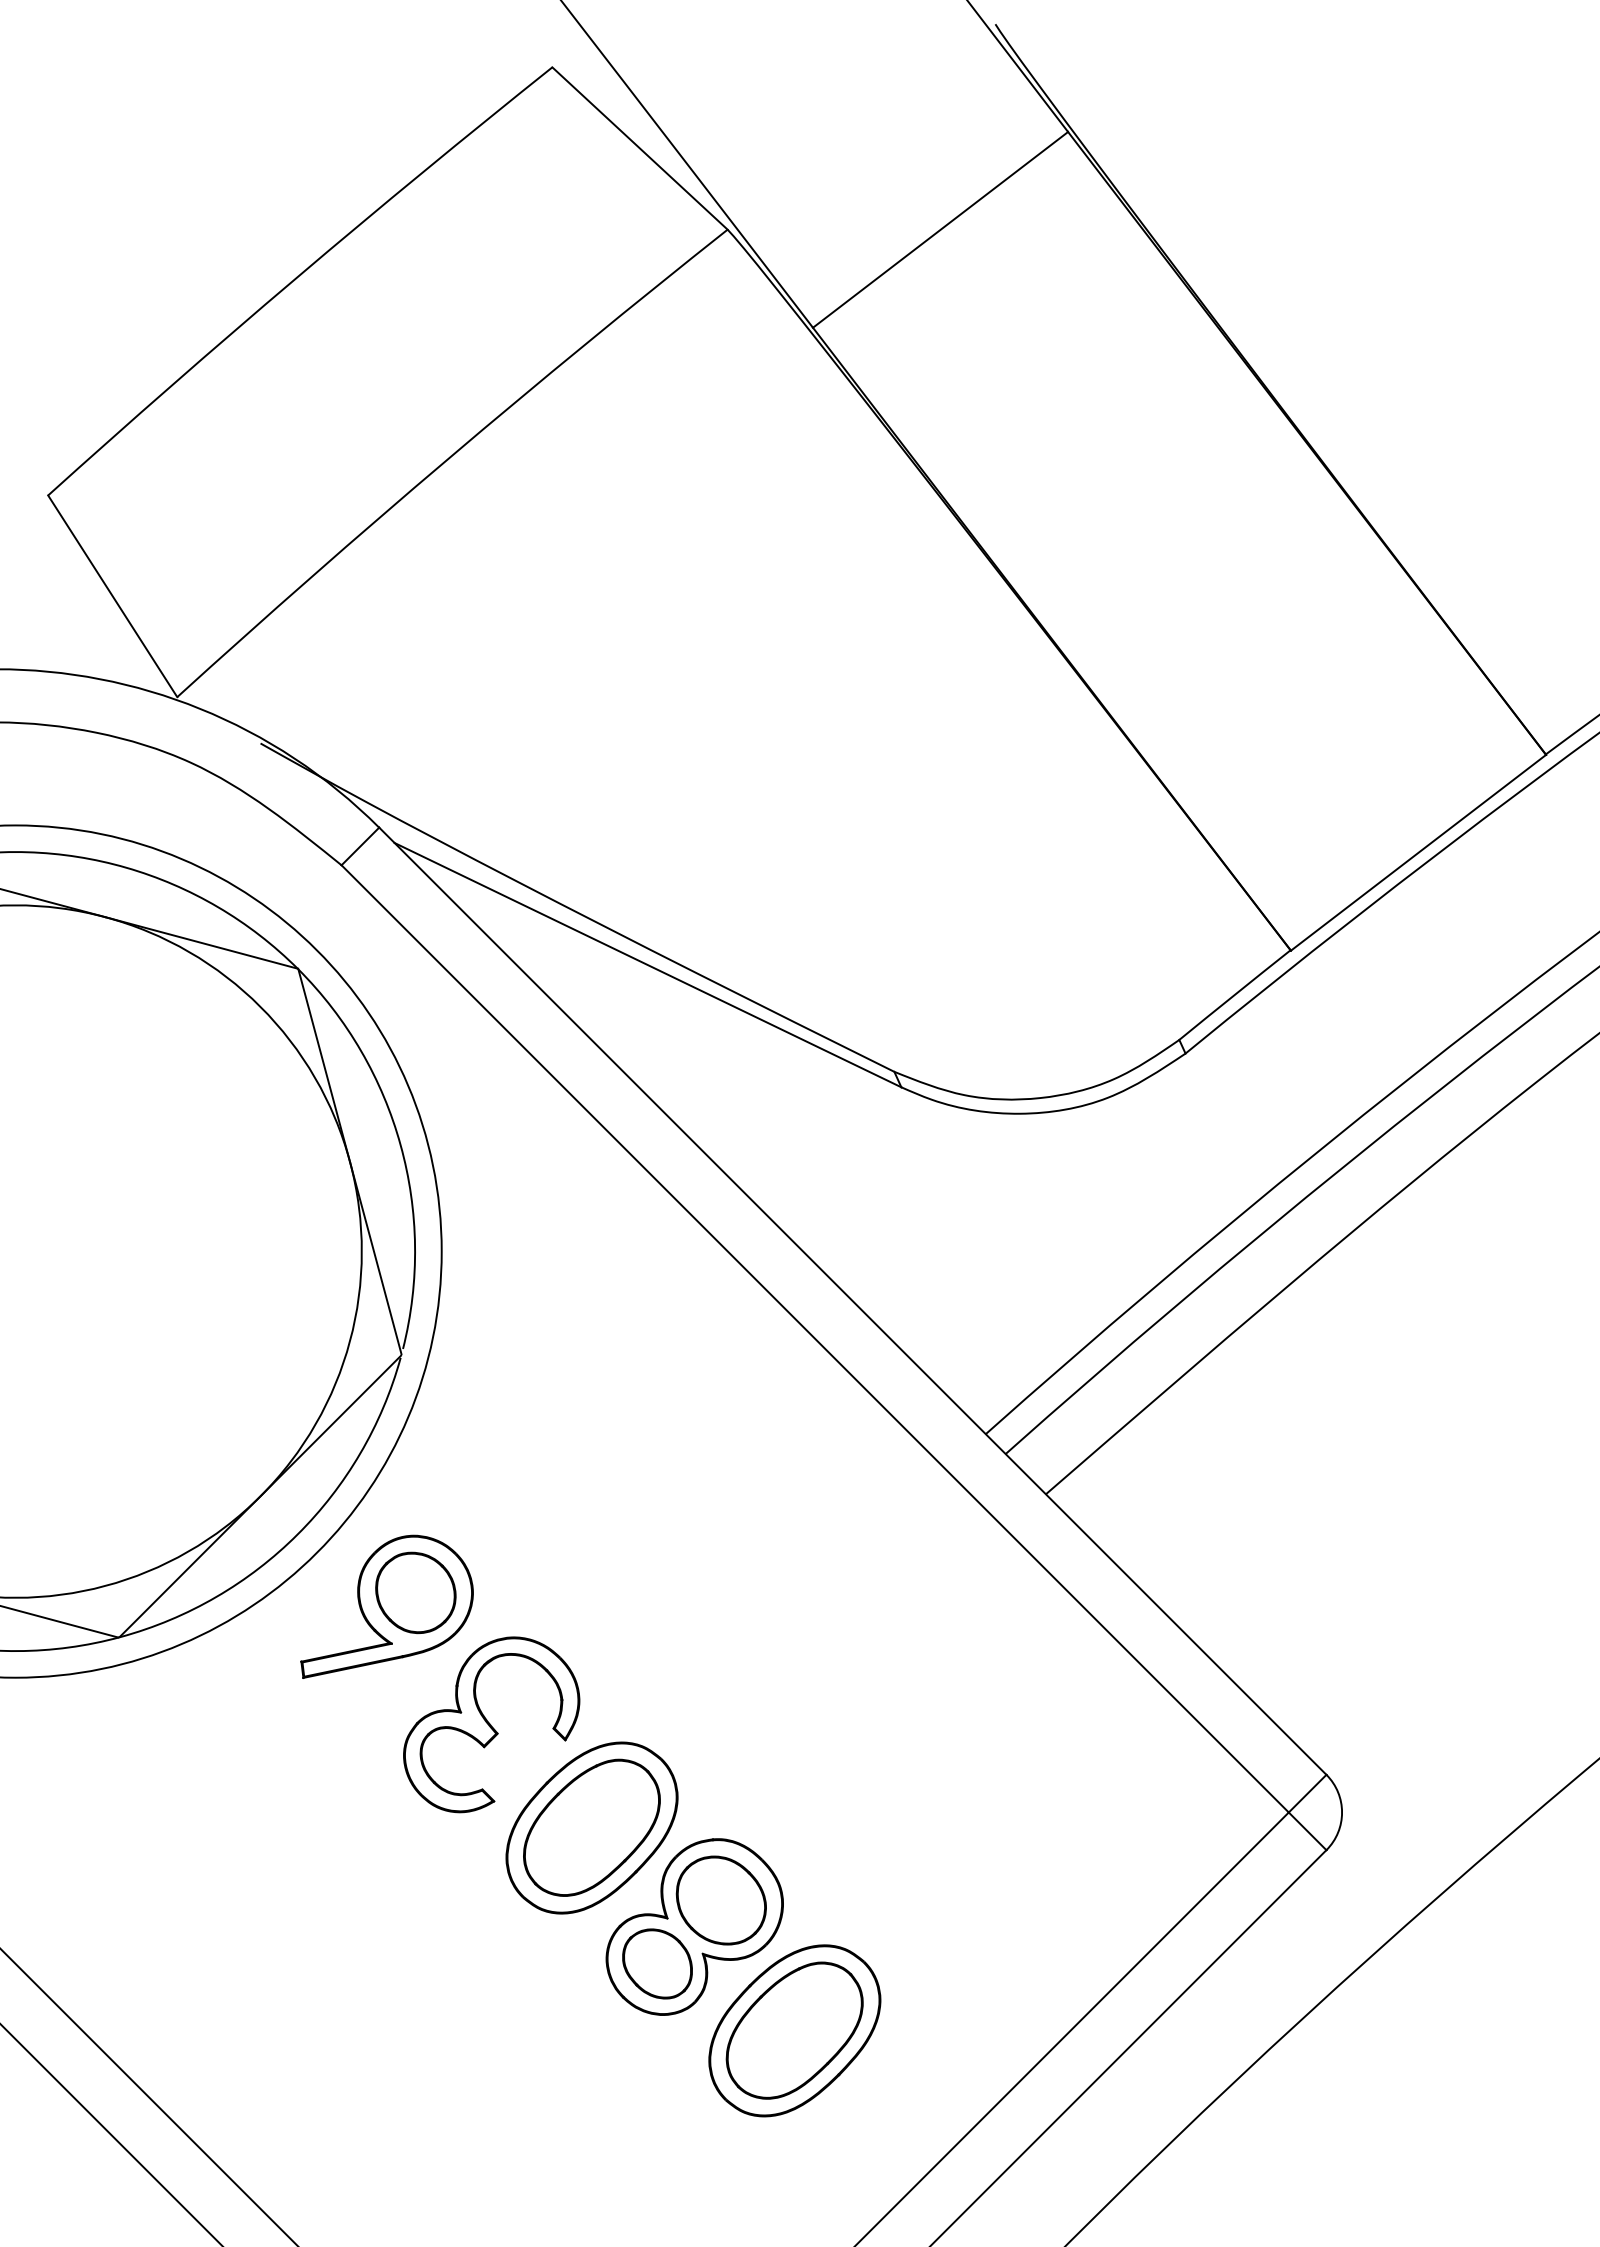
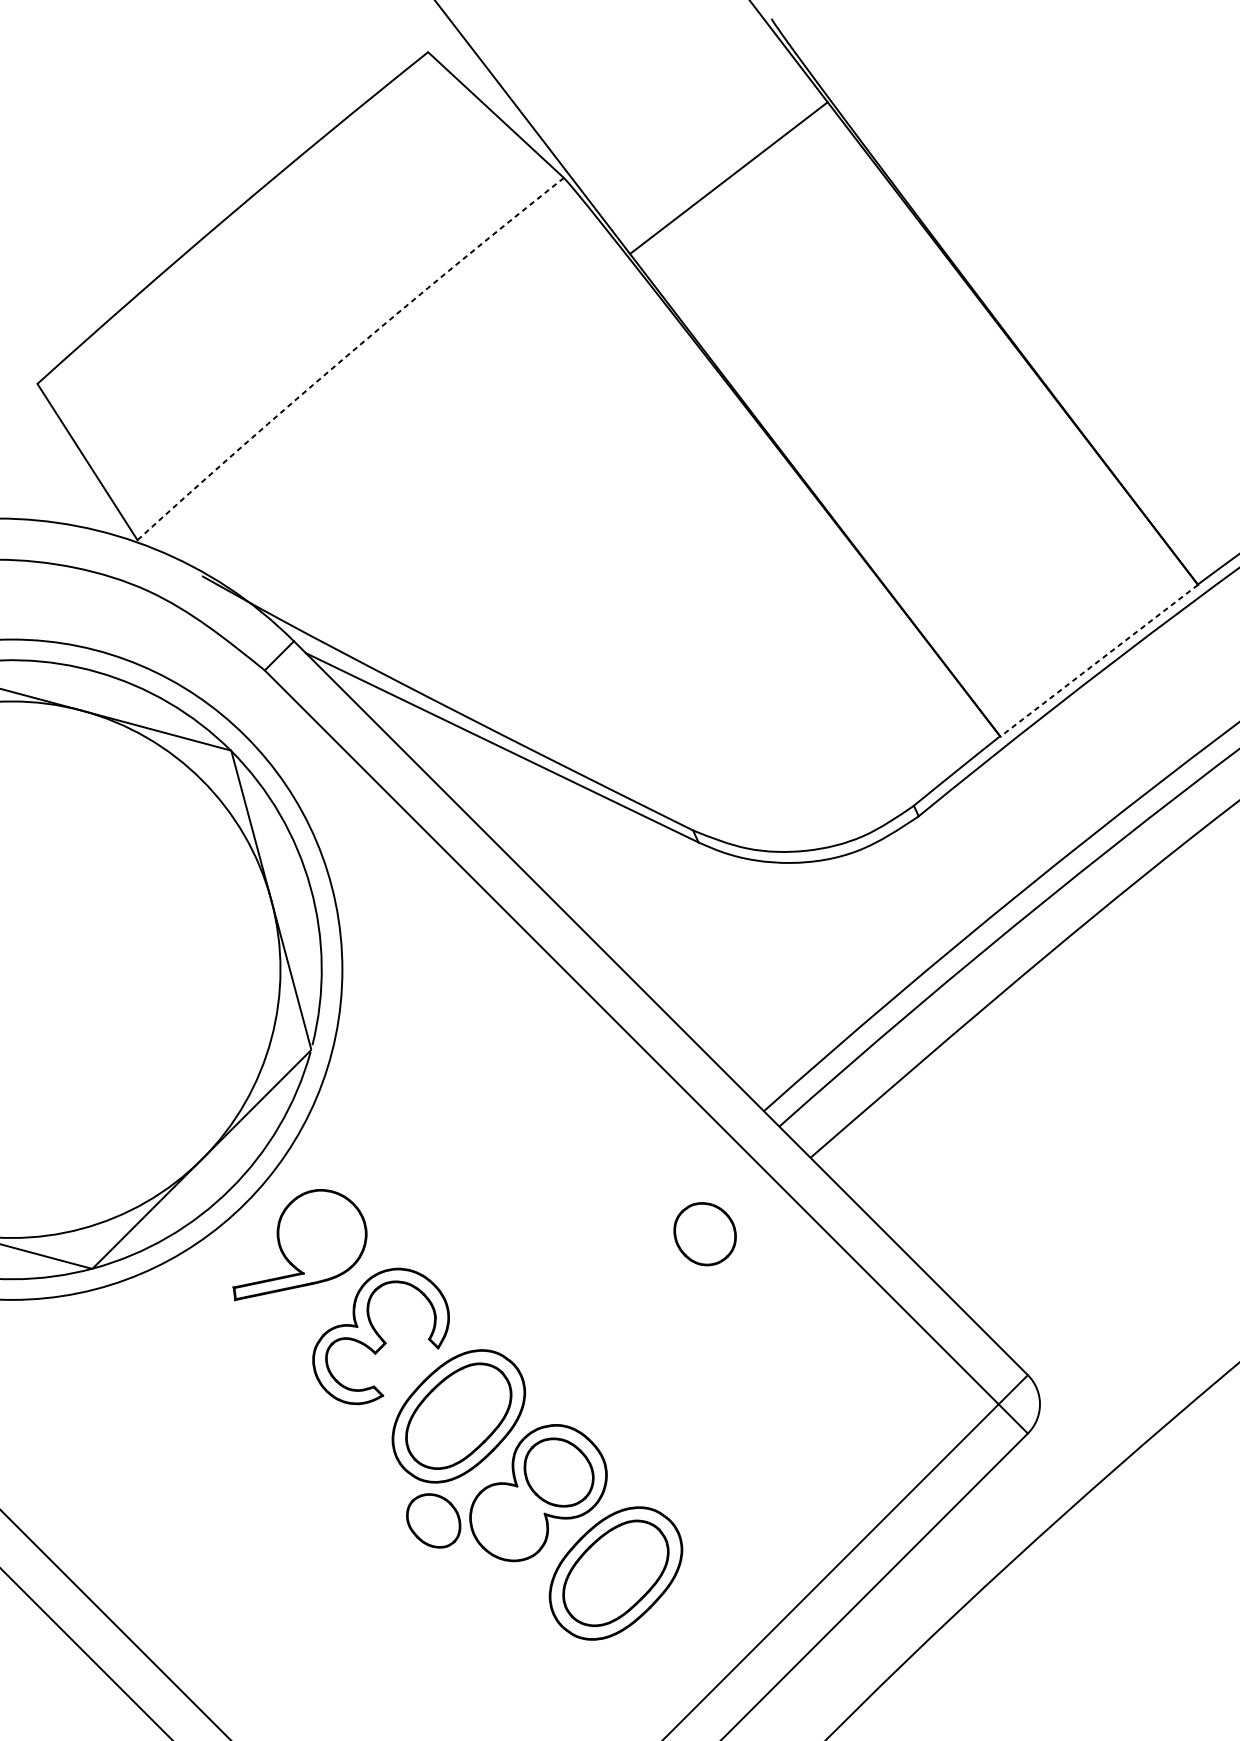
arc: (448, 458) -> (347, 355), solid -> dashed
line: (1418, 852) -> (1099, 660), solid -> dashed
part: (415, 1592) -> (704, 1233), moved
part: (657, 1963) -> (433, 1520), moved

